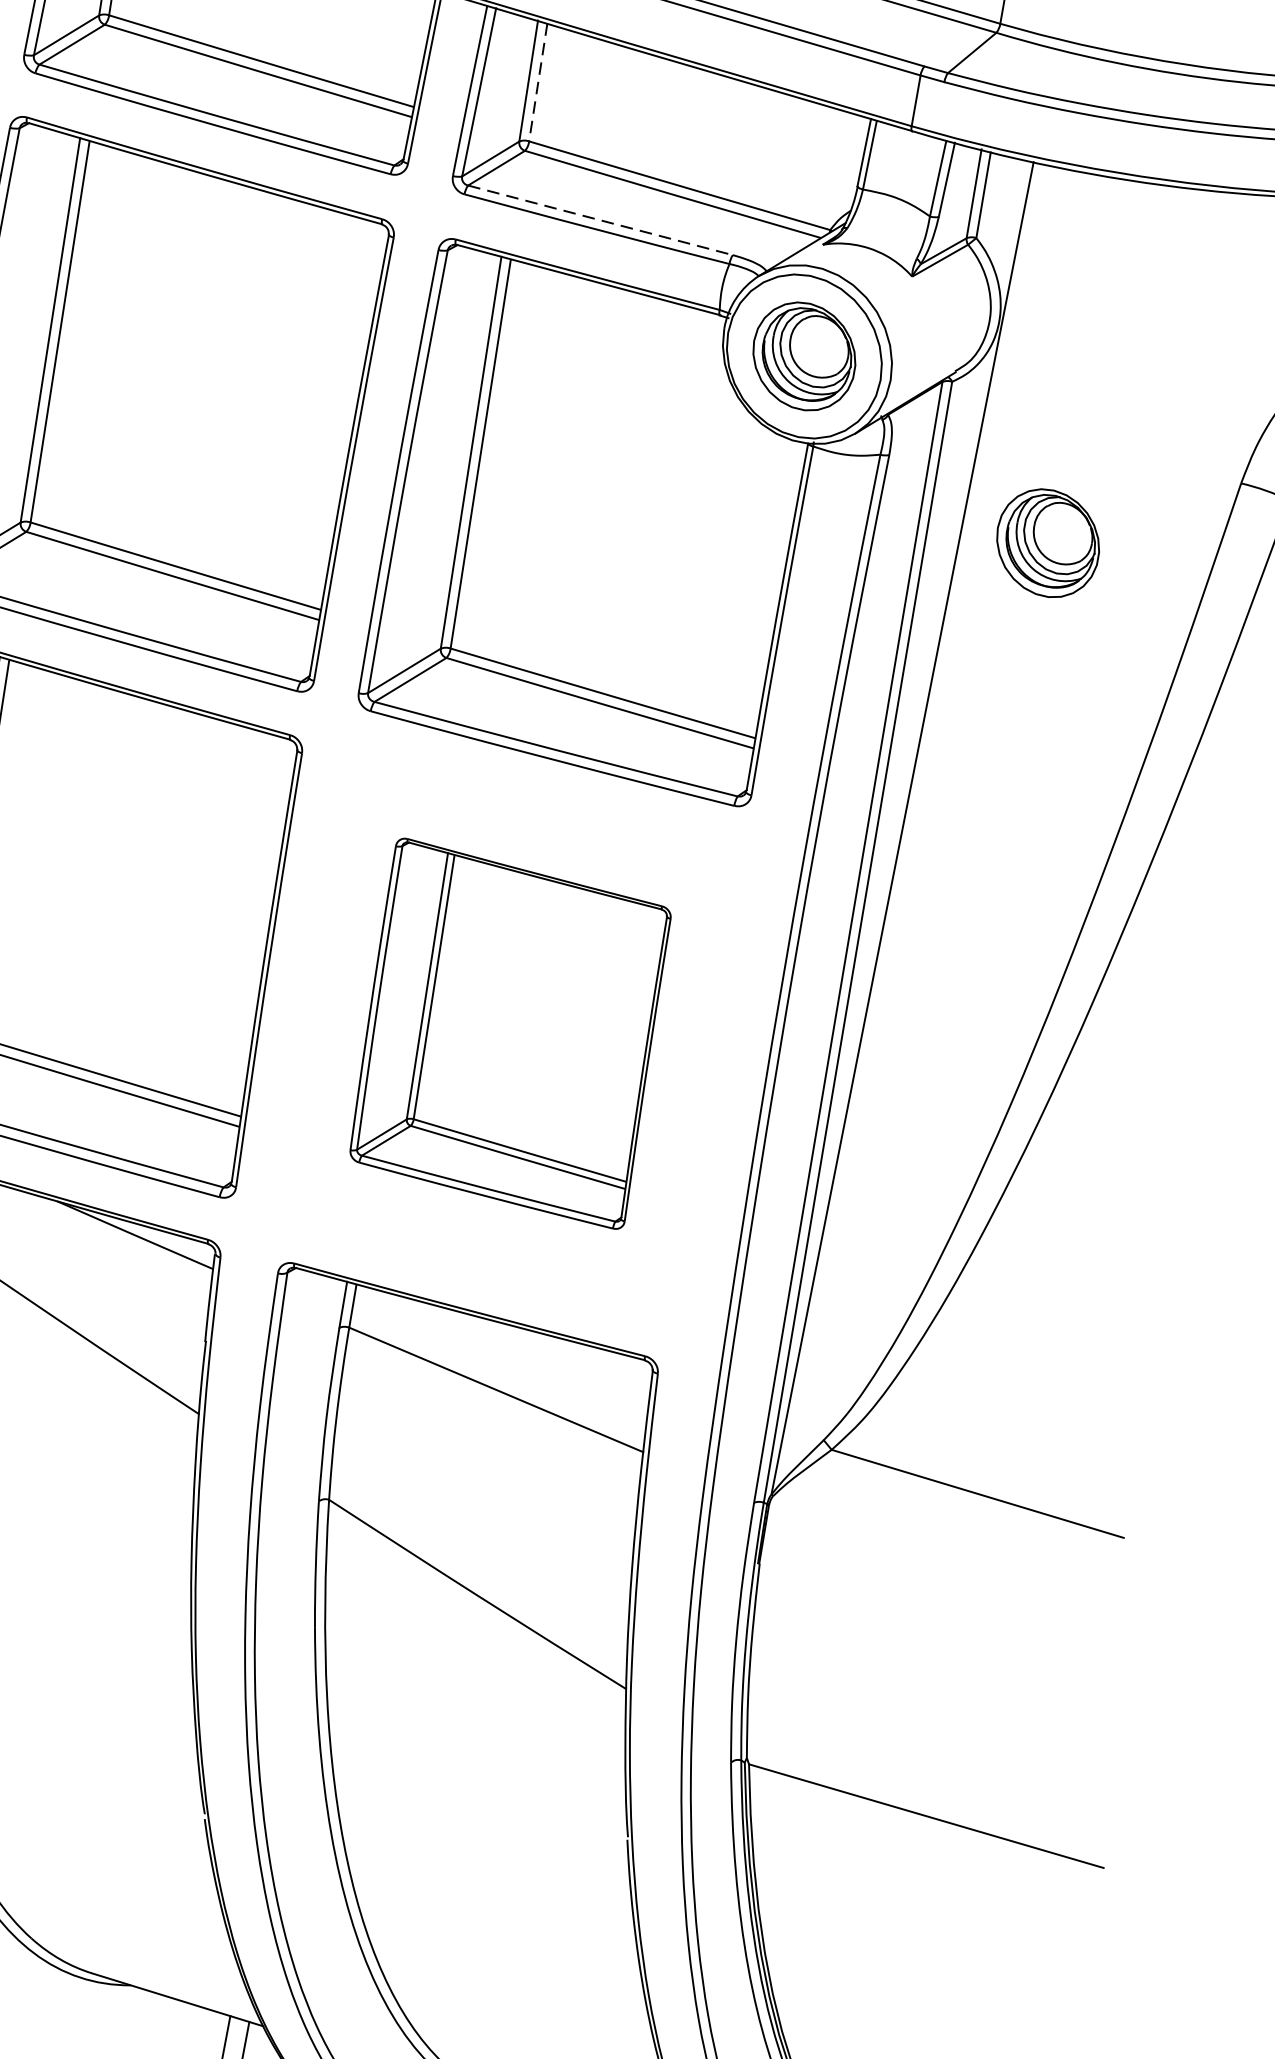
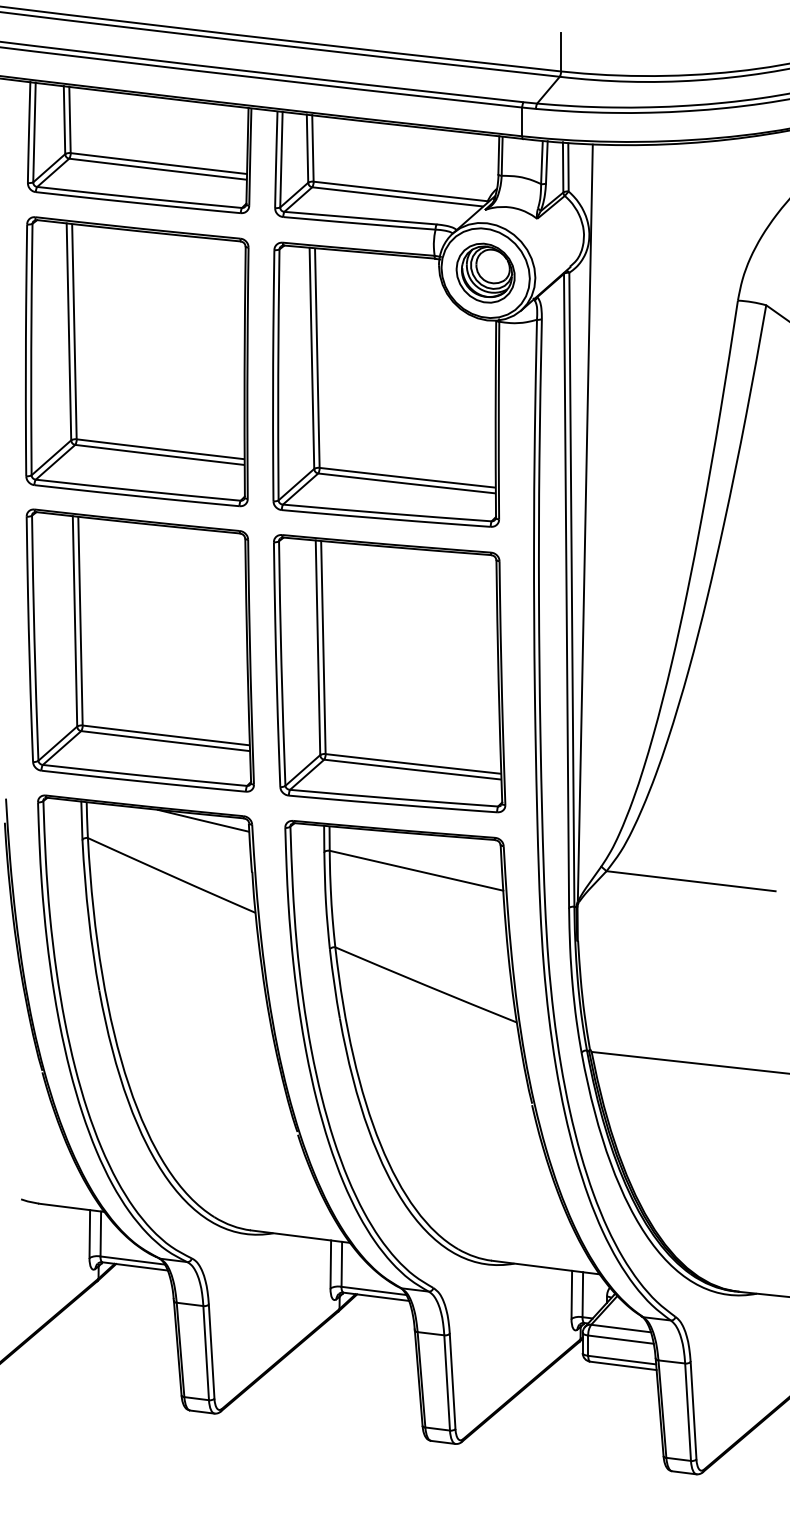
line: (537, 82) -> (312, 148), dashed -> solid
line: (600, 220) -> (360, 218), dashed -> solid
part: (1048, 541) -> (637, 351), removed
part: (509, 1033) -> (389, 673), size x1.43

